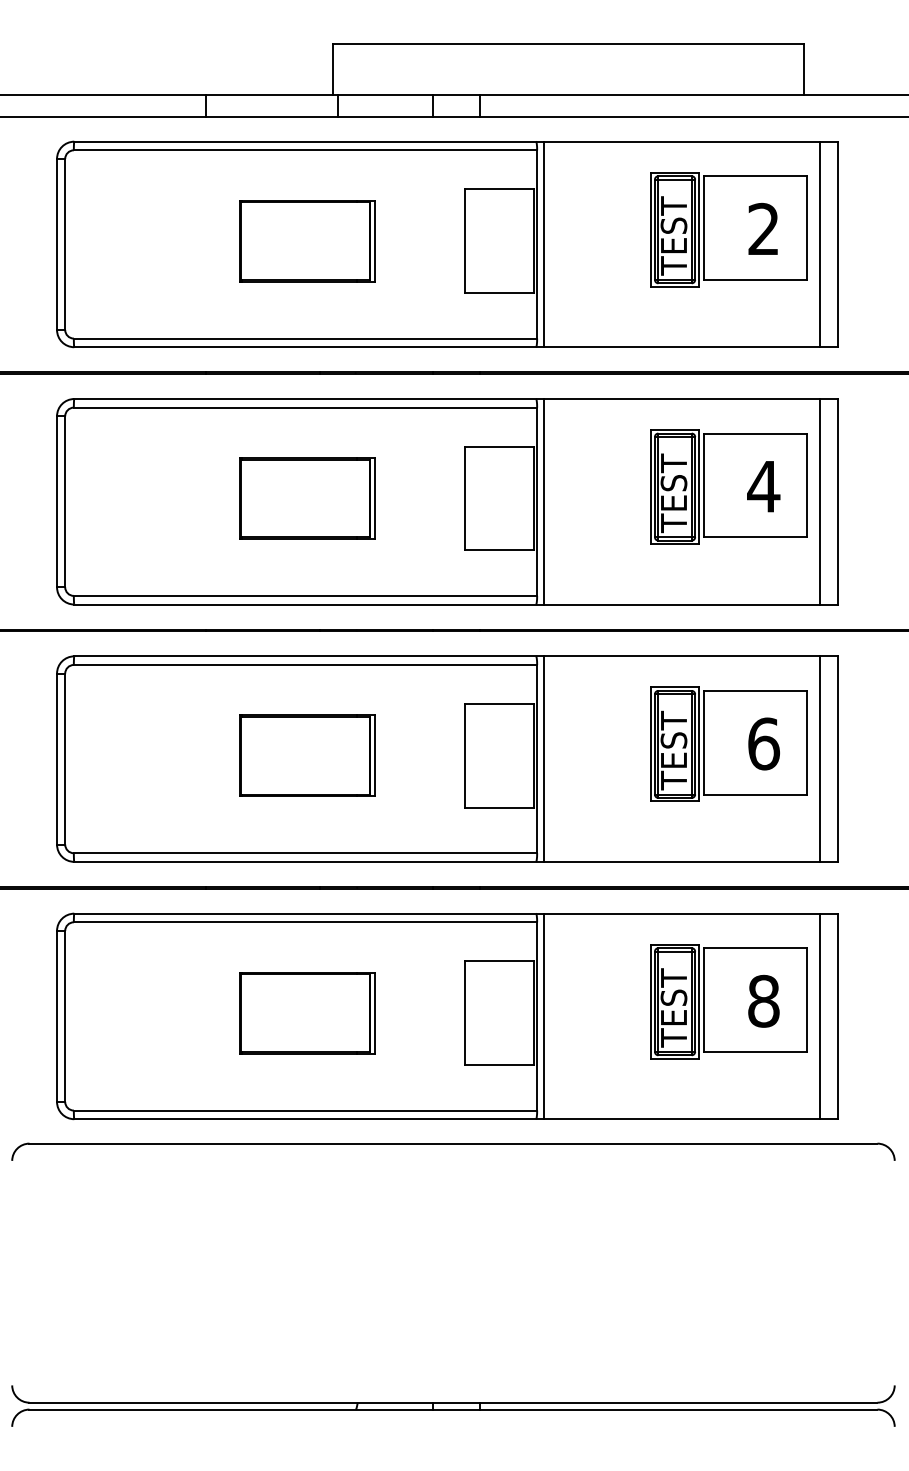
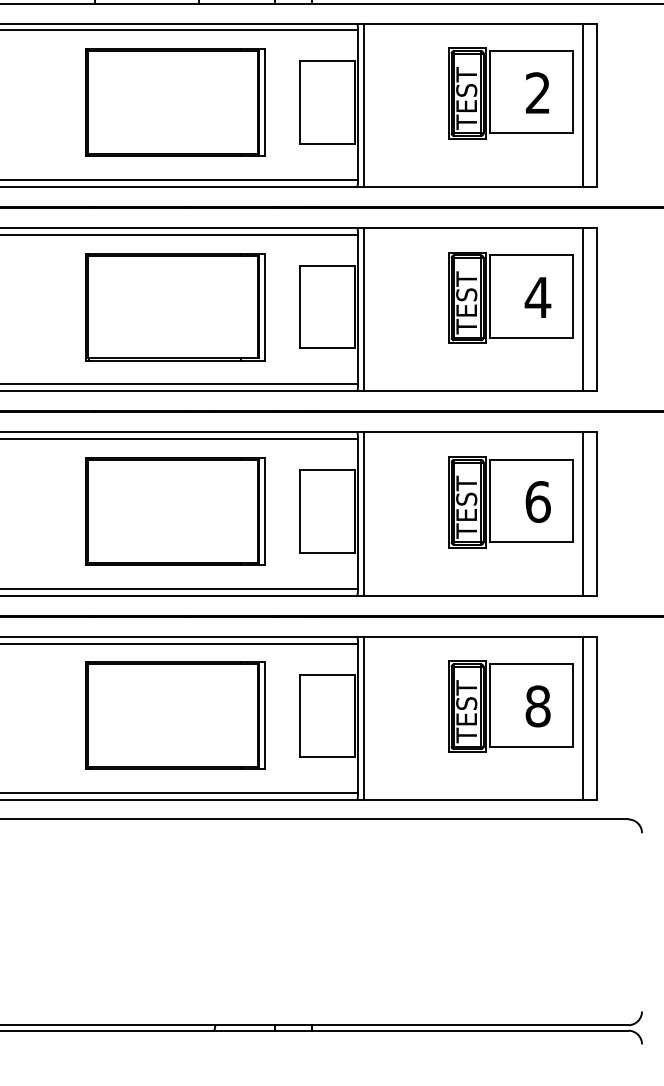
part: (307, 241) -> (175, 102), size x1.67
part: (307, 498) -> (175, 307), size x1.67
part: (307, 755) -> (175, 511), size x1.67
part: (307, 1013) -> (175, 716), size x1.67

